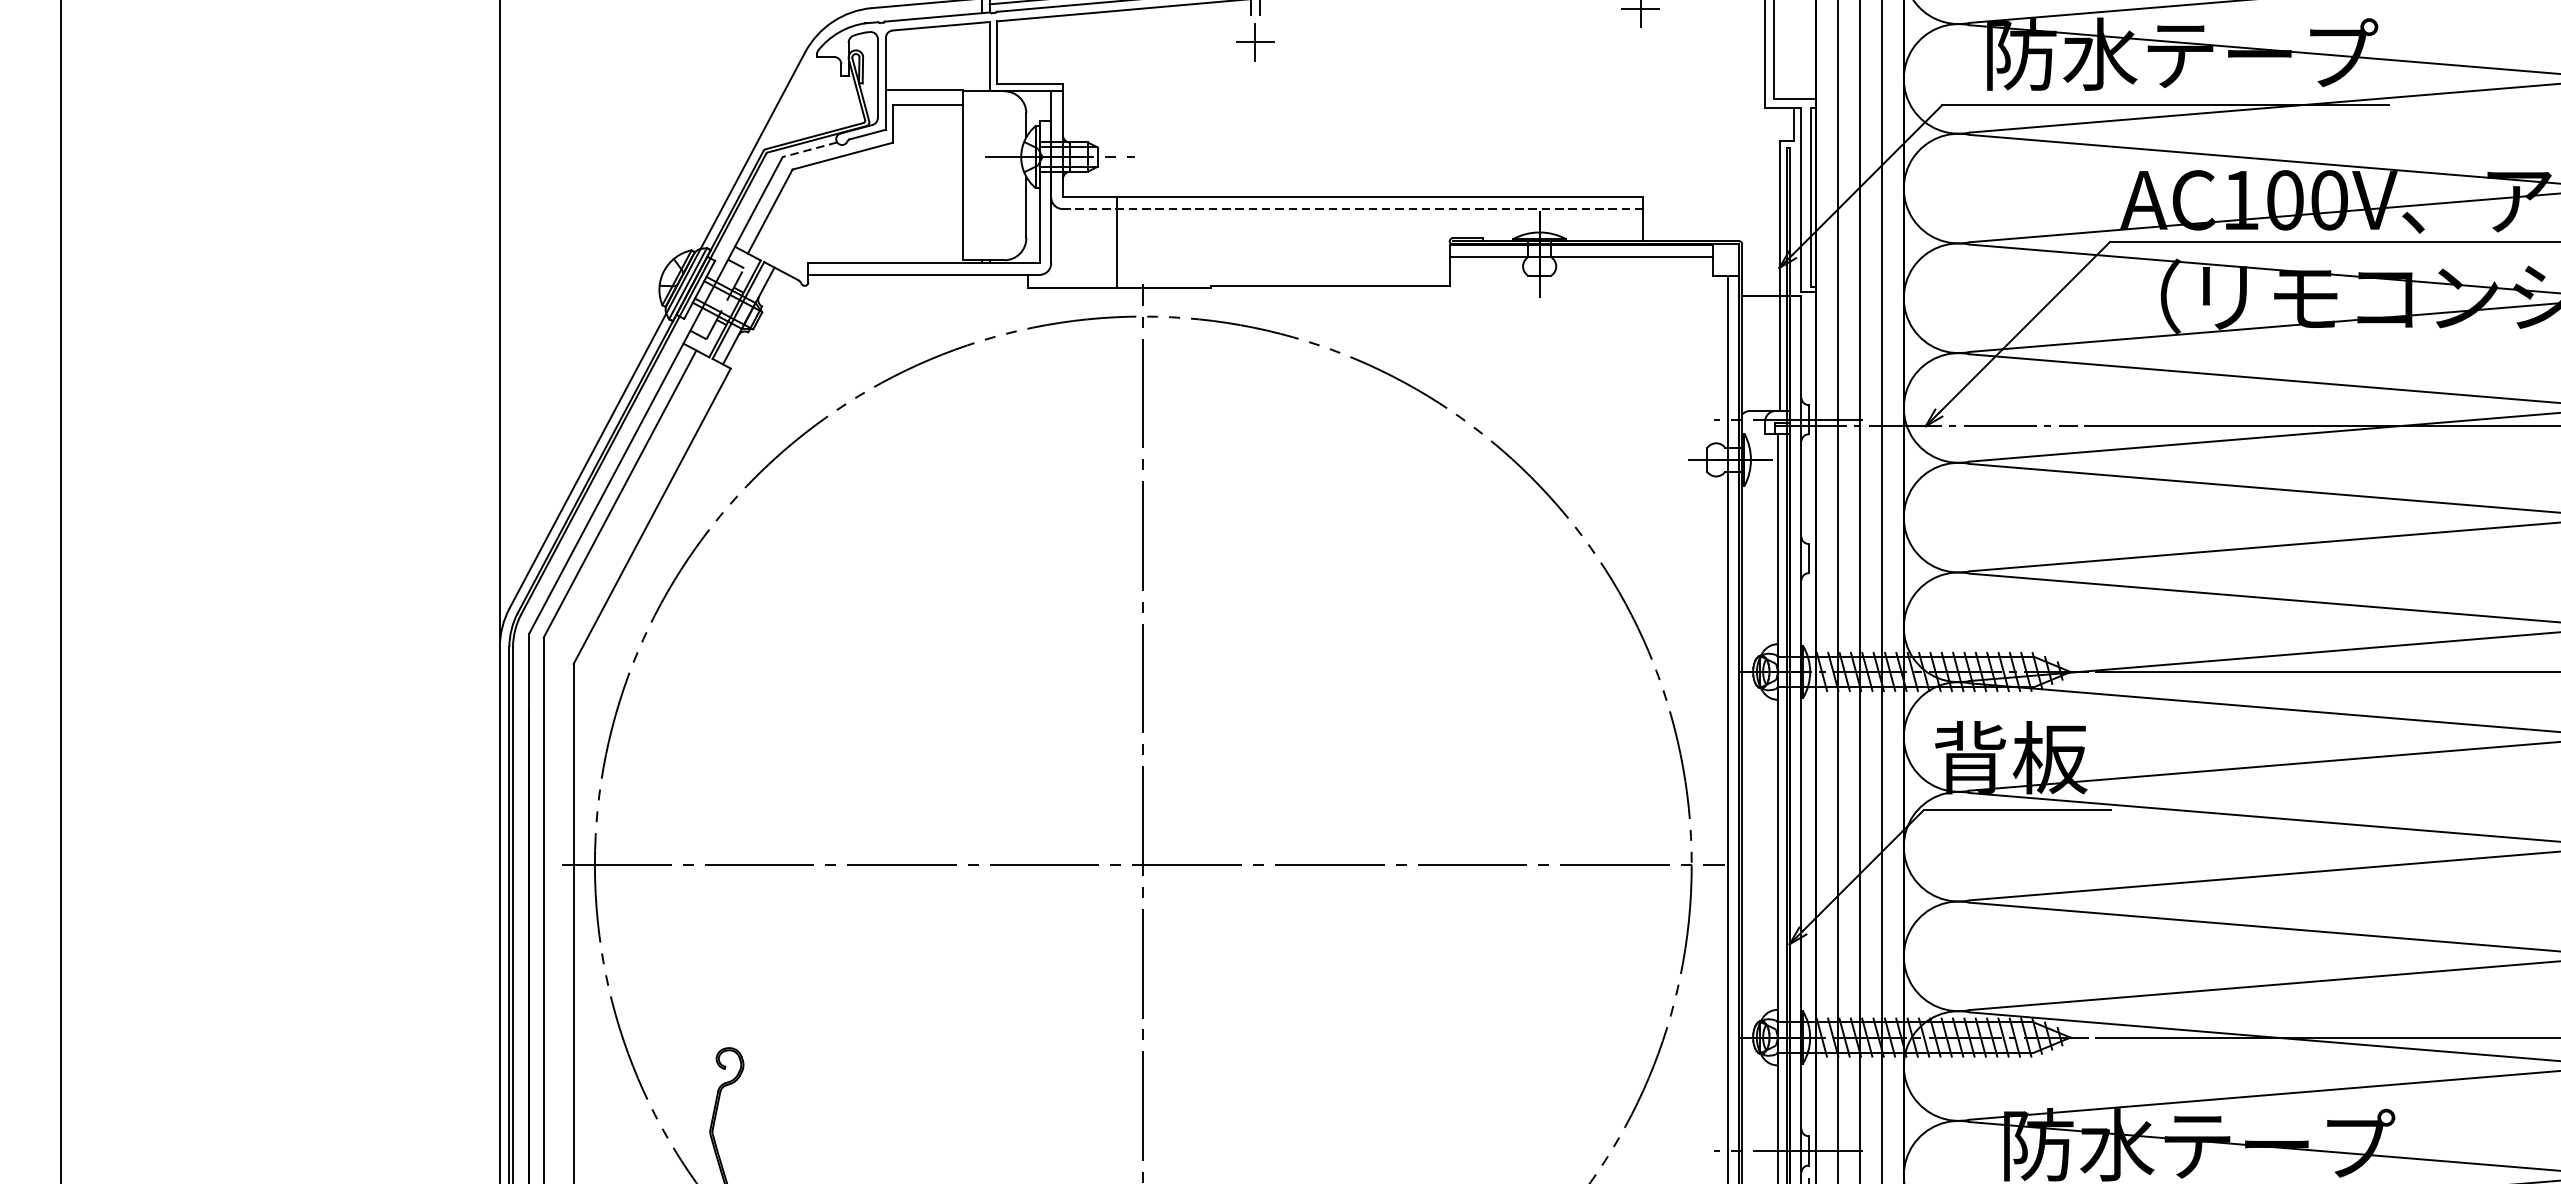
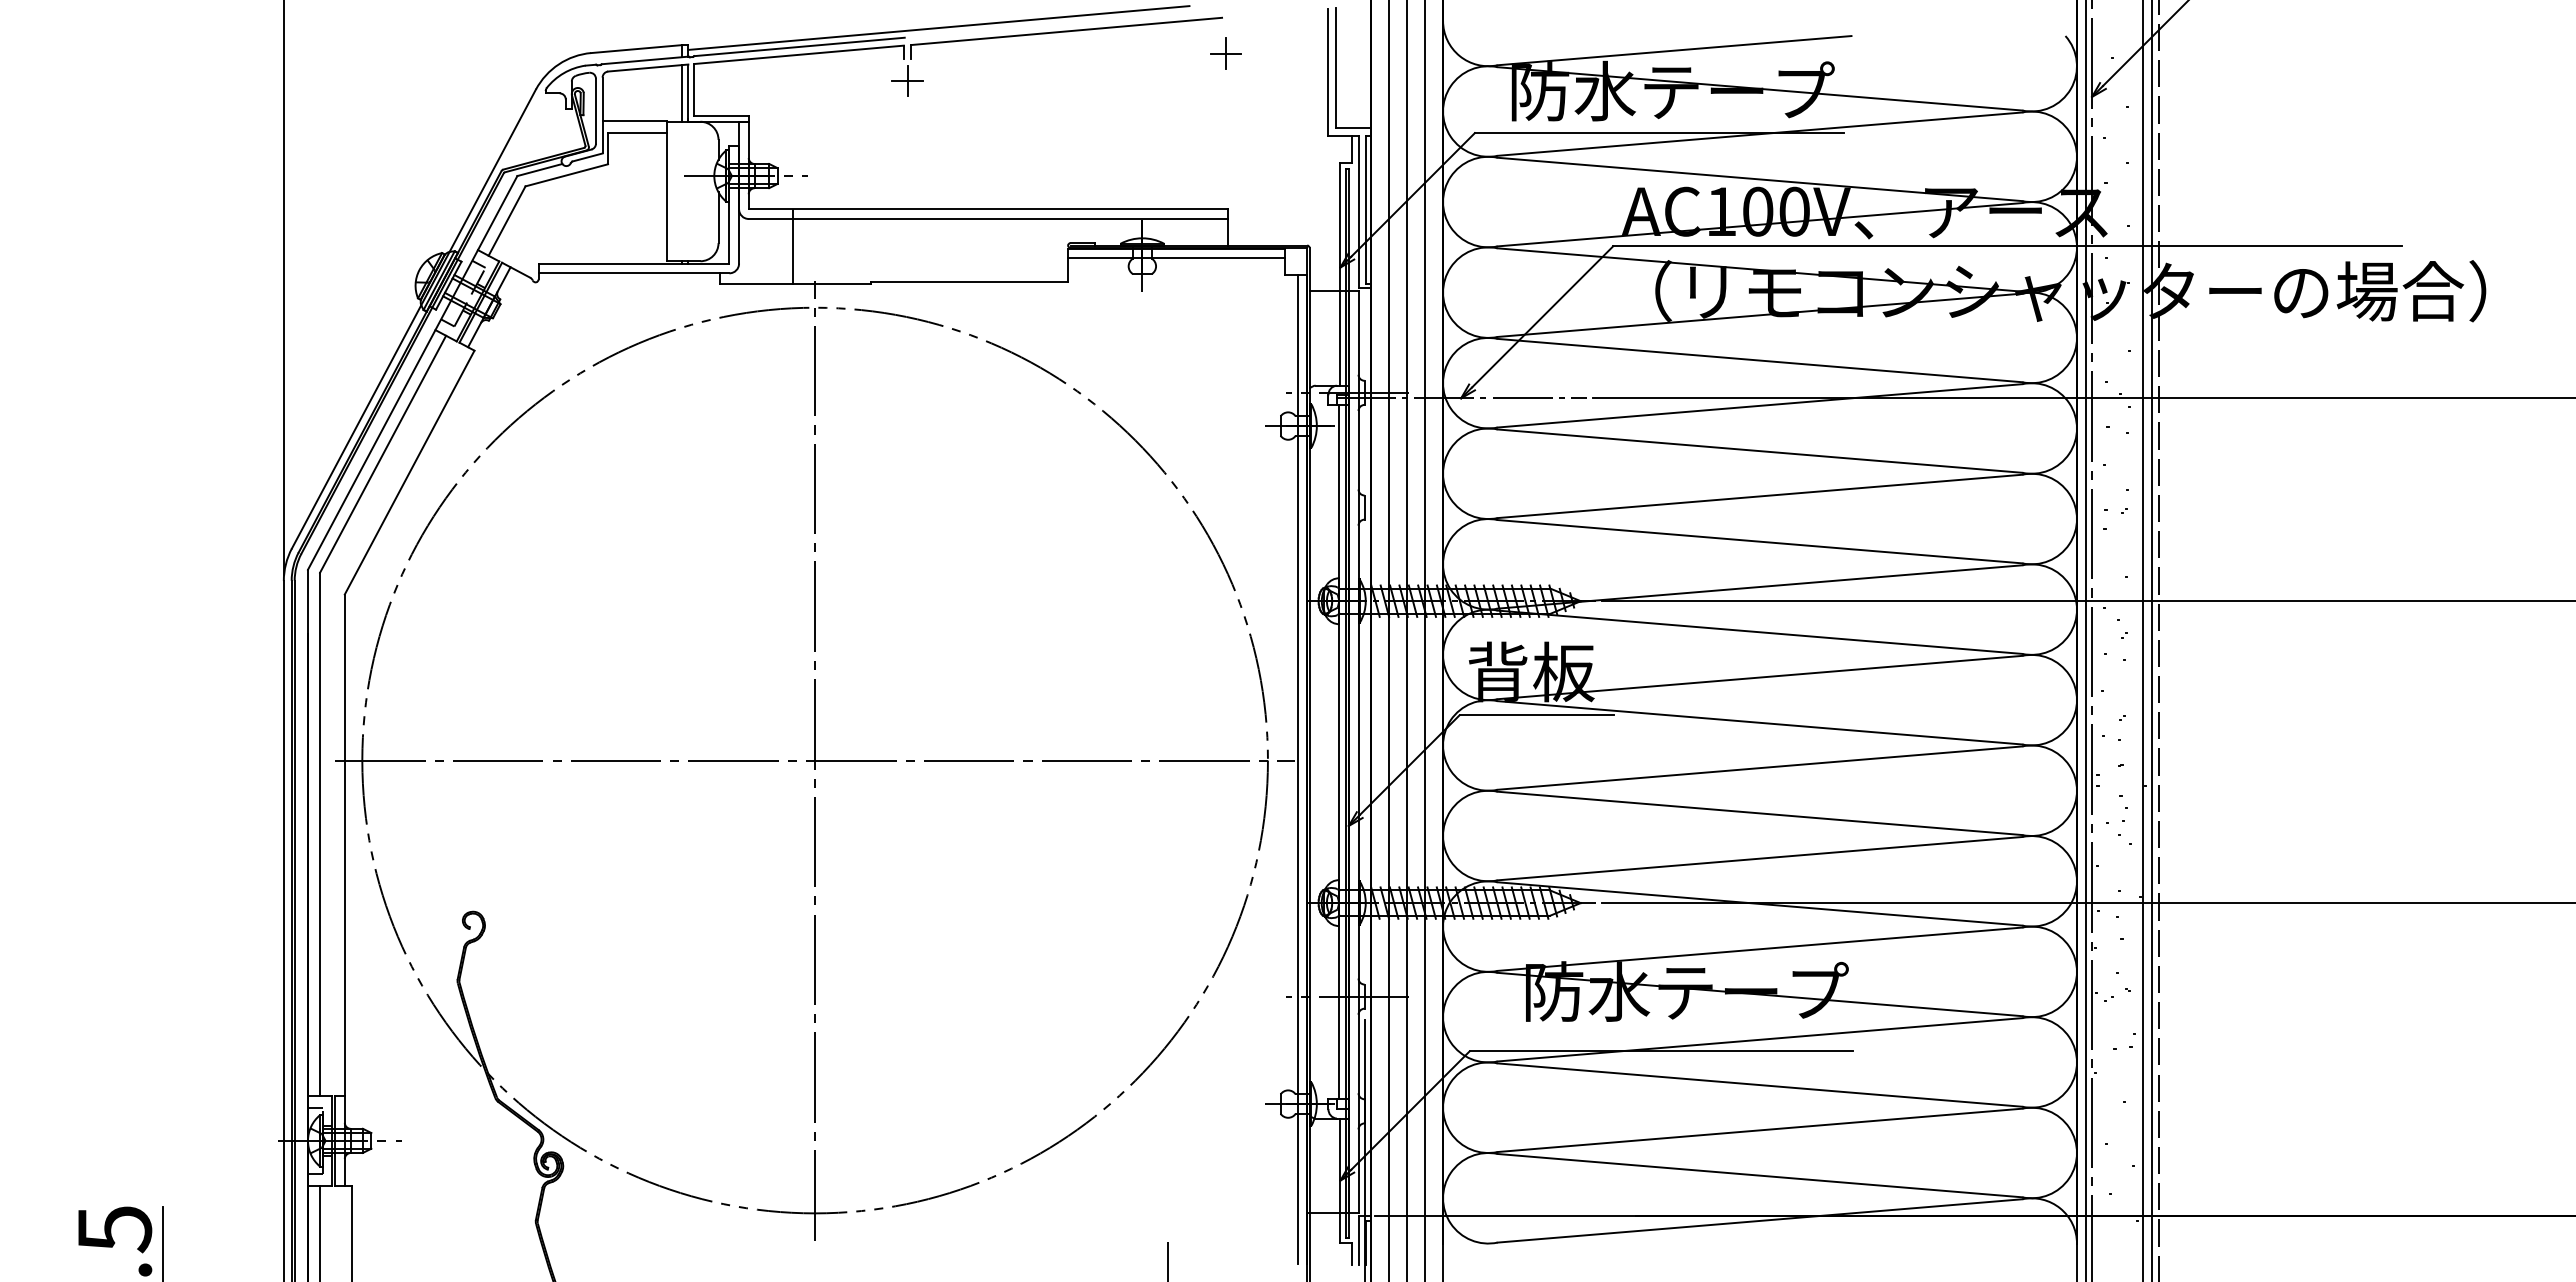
line: (982, 55) -> (682, 92), added
line: (809, 150) -> (539, 170), dashed -> solid
line: (1353, 208) -> (988, 218), dashed -> solid

